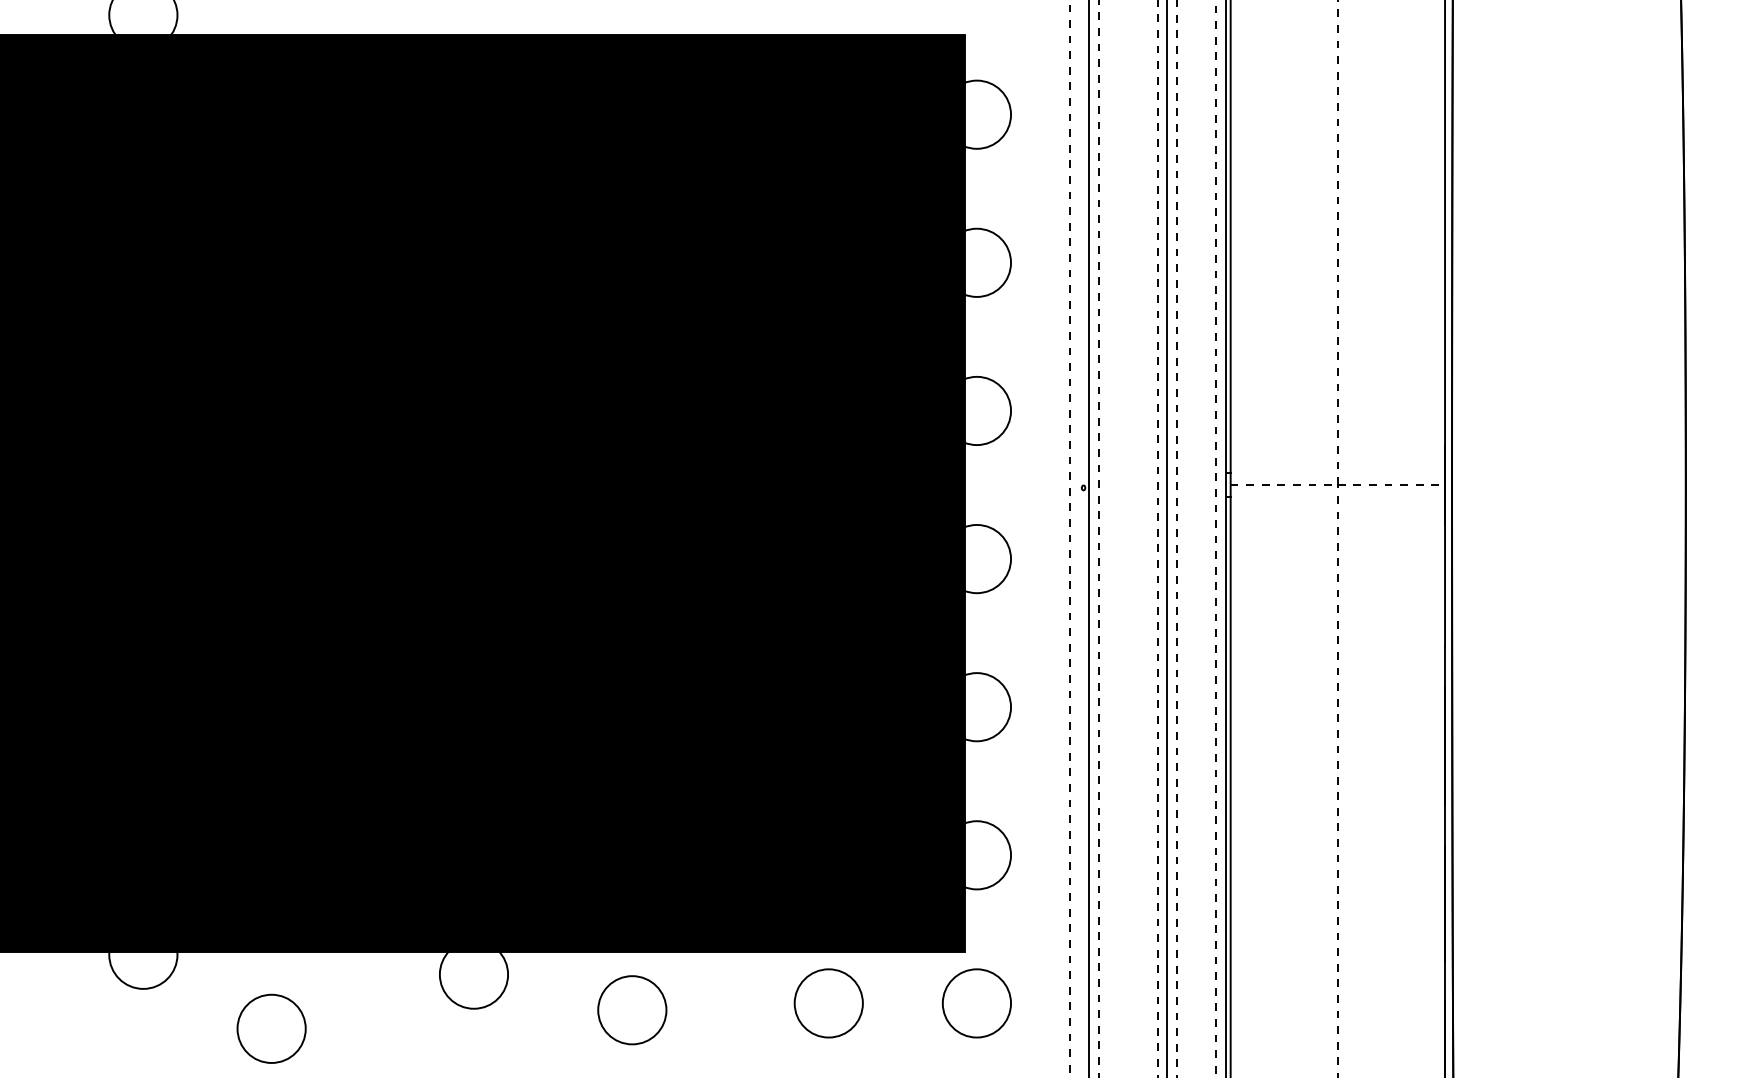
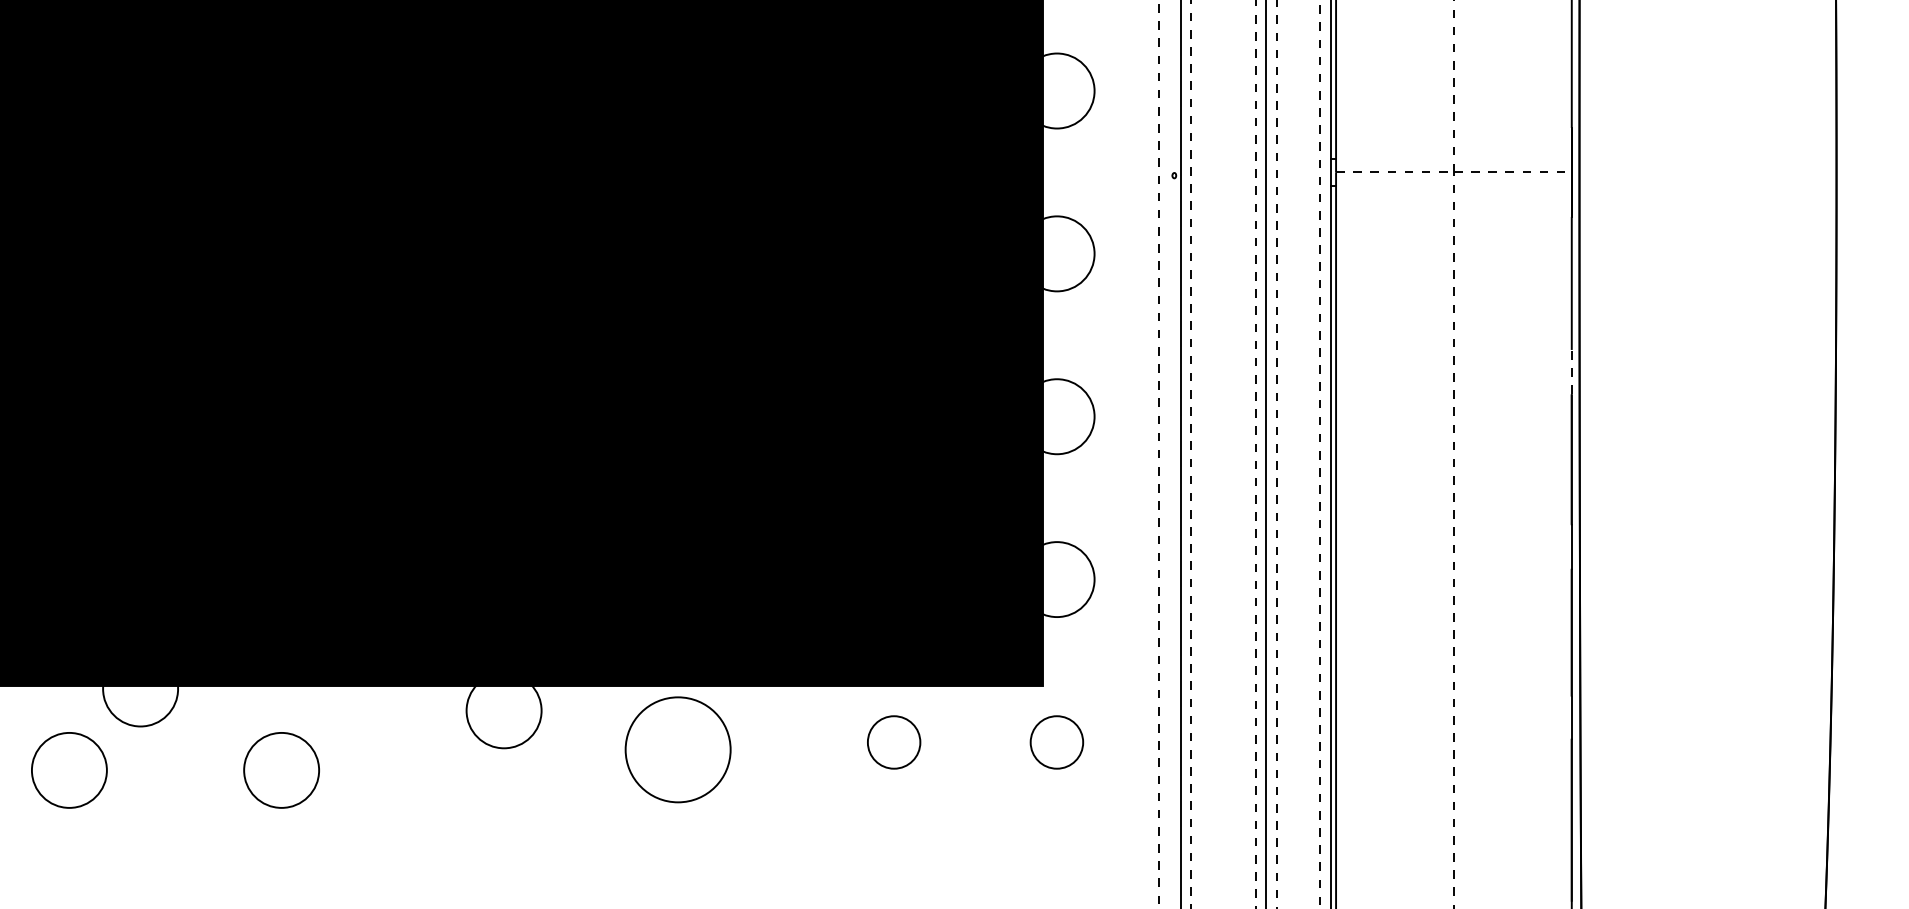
line: (1445, 666) -> (1572, 371), solid -> dashed
circle: (828, 1003) -> (893, 742), size x0.7
circle: (976, 1003) -> (1056, 742), size x0.7
circle: (632, 1010) -> (678, 750), size x1.4
circle: (78, 1028) -> (69, 770), added

